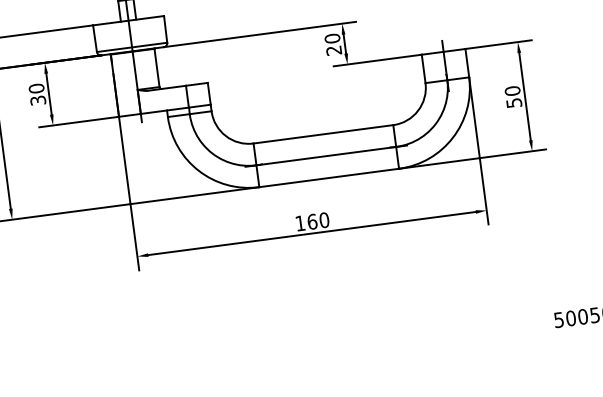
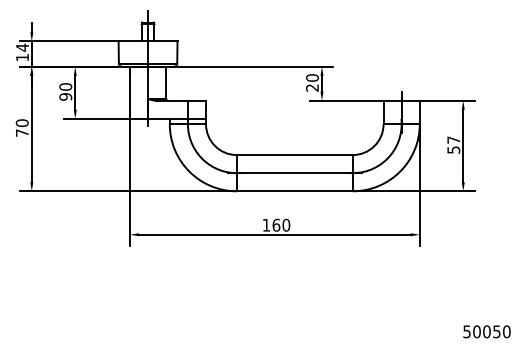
text: (512, 90) -> (453, 139), 50 -> 57
text: (37, 100) -> (65, 96), 30 -> 90

